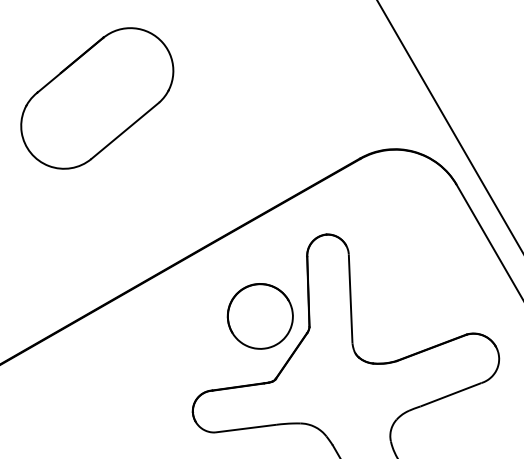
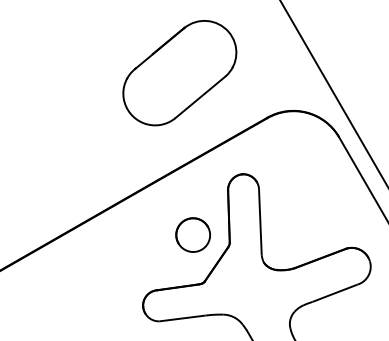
part: (97, 98) -> (180, 73), moved
part: (259, 316) -> (192, 235), size x0.7

